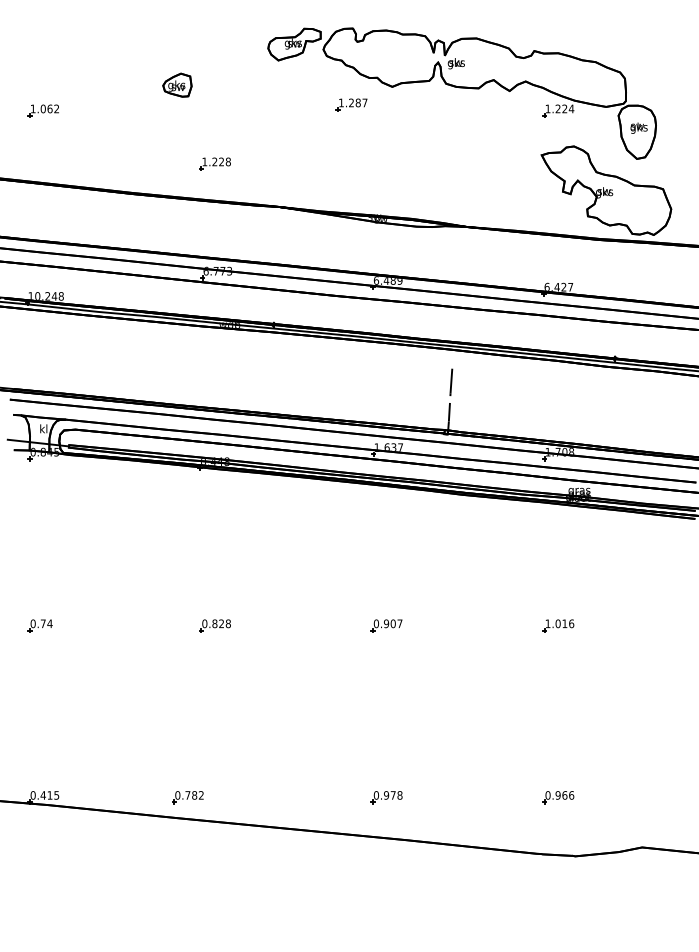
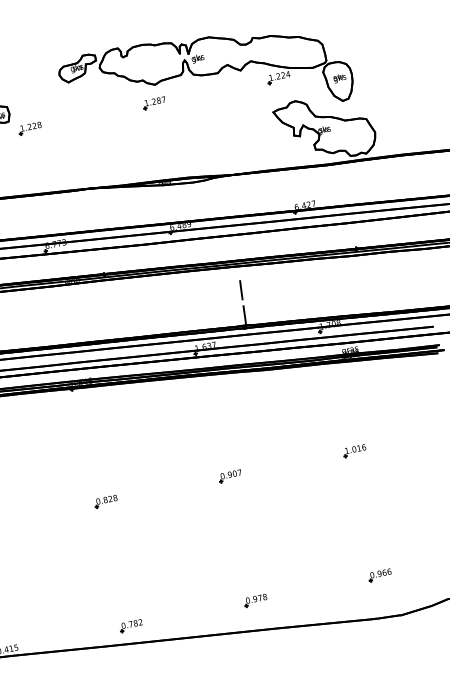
part: (351, 104) -> (154, 102), moved
part: (214, 163) -> (29, 128), moved
part: (187, 797) -> (130, 625), moved

